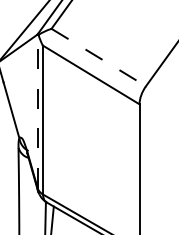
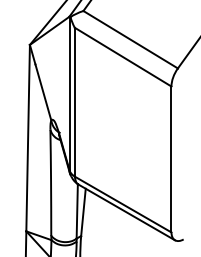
line: (99, 57) -> (131, 39), dashed -> solid
line: (37, 111) -> (69, 93), dashed -> solid

